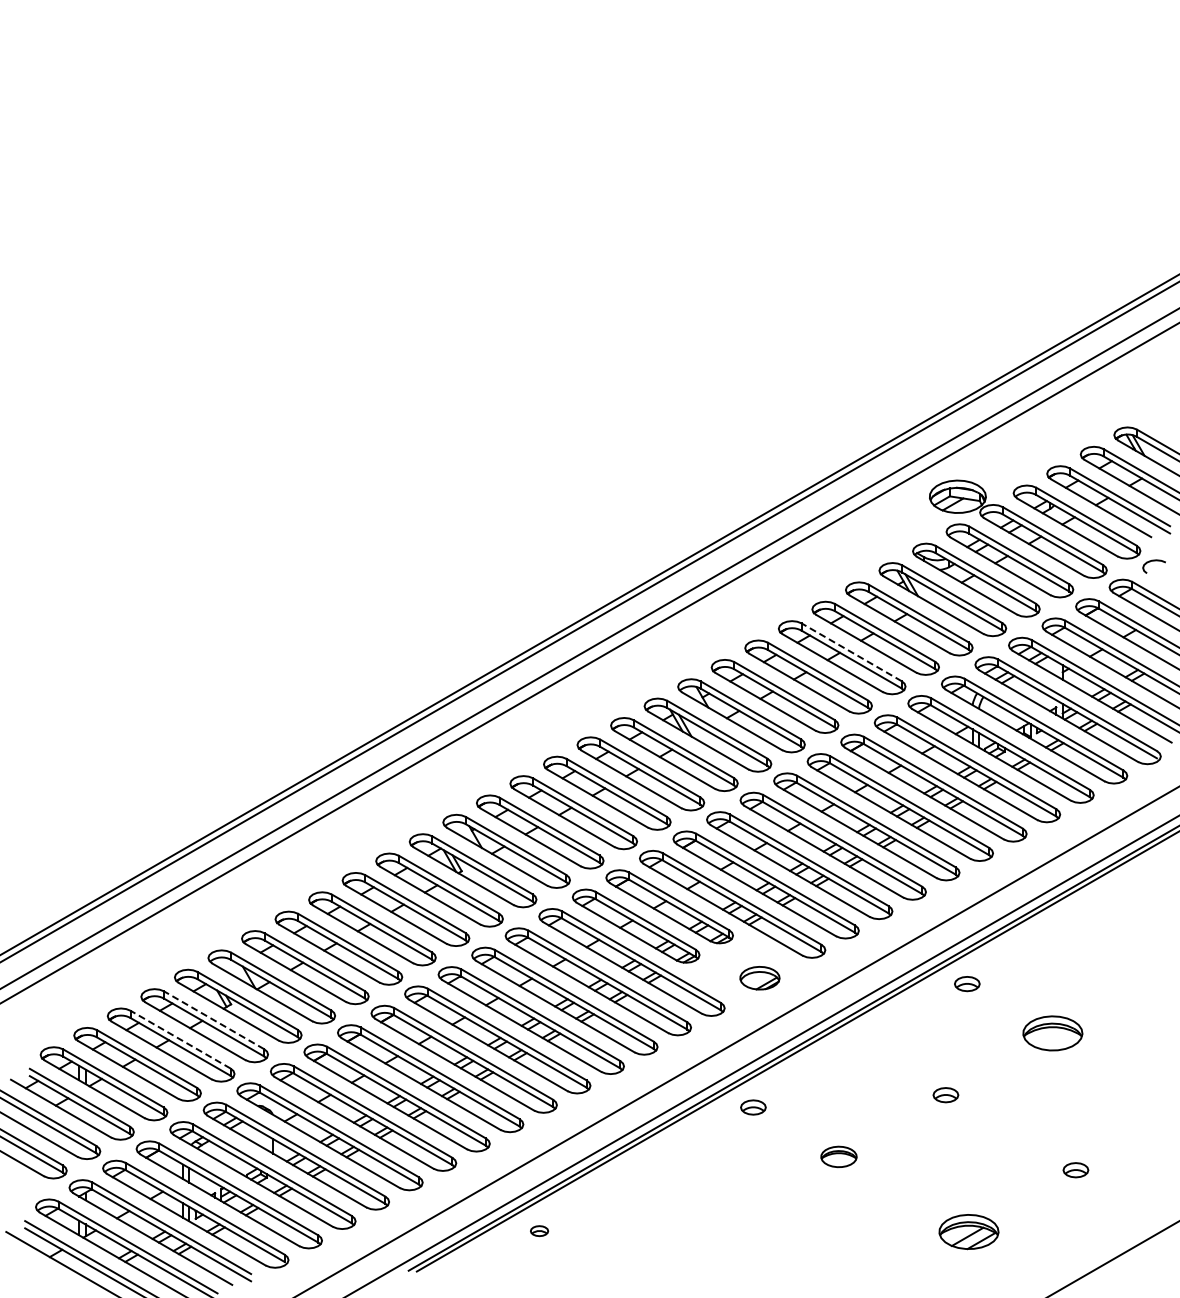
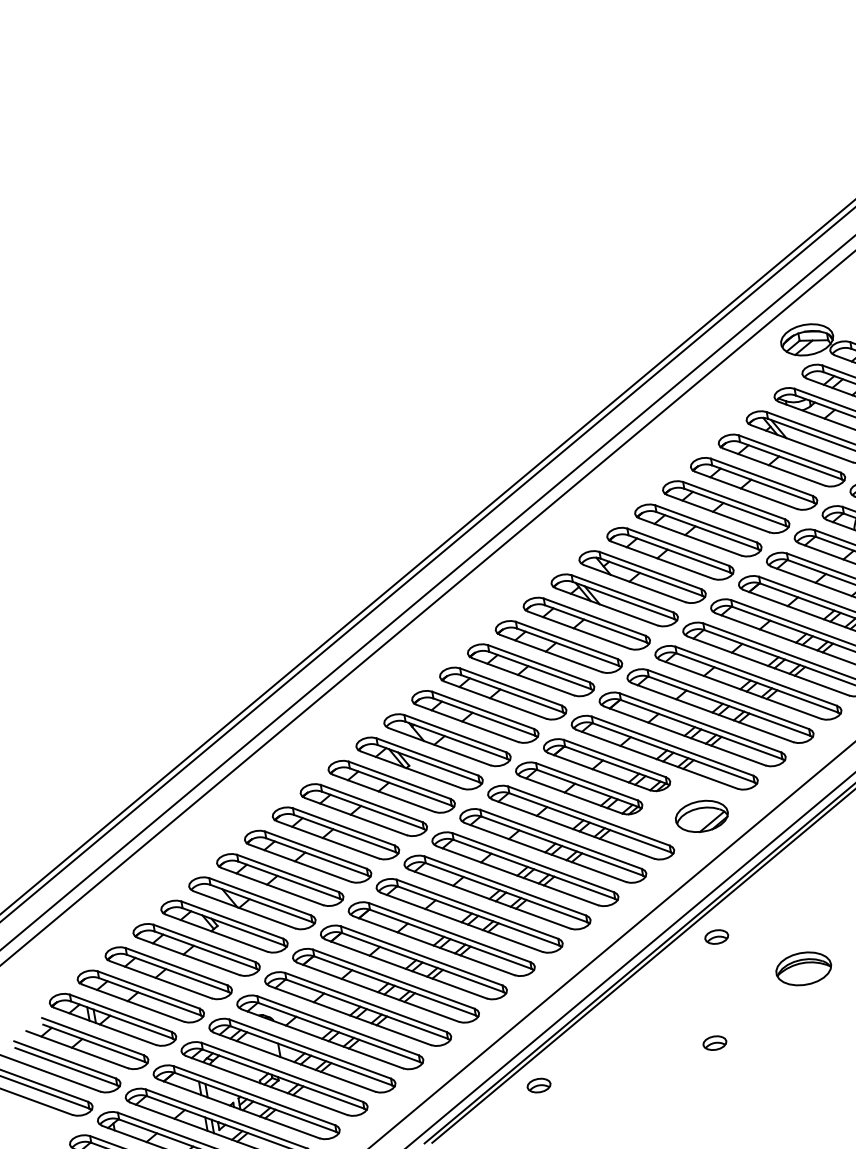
line: (851, 652) -> (733, 500), dashed -> solid
part: (759, 978) -> (701, 816), size x1.43
line: (214, 1020) -> (204, 943), dashed -> solid
line: (180, 1039) -> (176, 966), dashed -> solid
part: (838, 1156) -> (803, 968), size x1.67
part: (731, 1218) -> (714, 1043), added
part: (539, 1231) -> (539, 1086), size x1.43

